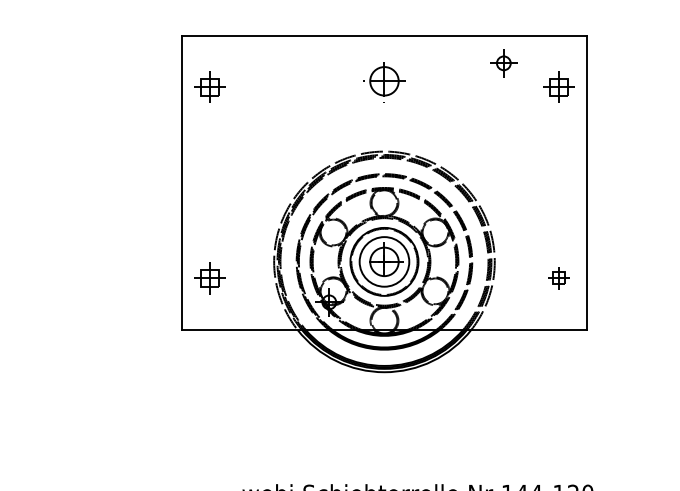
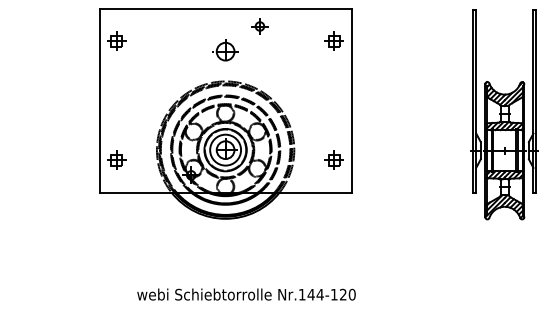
part: (503, 63) -> (259, 26), moved
part: (384, 79) -> (225, 50), moved
part: (557, 276) -> (333, 159), size x1.43

